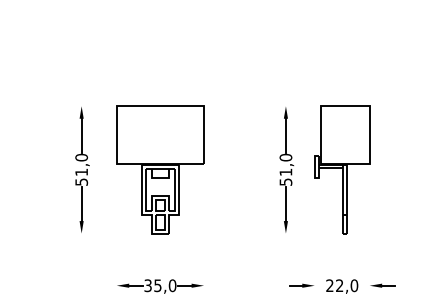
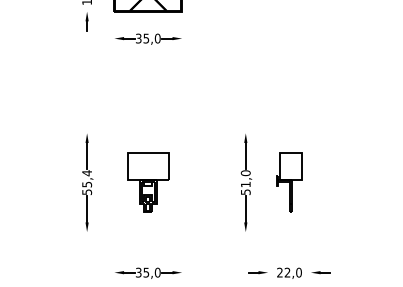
text: (82, 164) -> (87, 178), 51,0 -> 55,4
part: (159, 169) -> (147, 182), size x0.6
part: (342, 169) -> (289, 182), size x0.6

